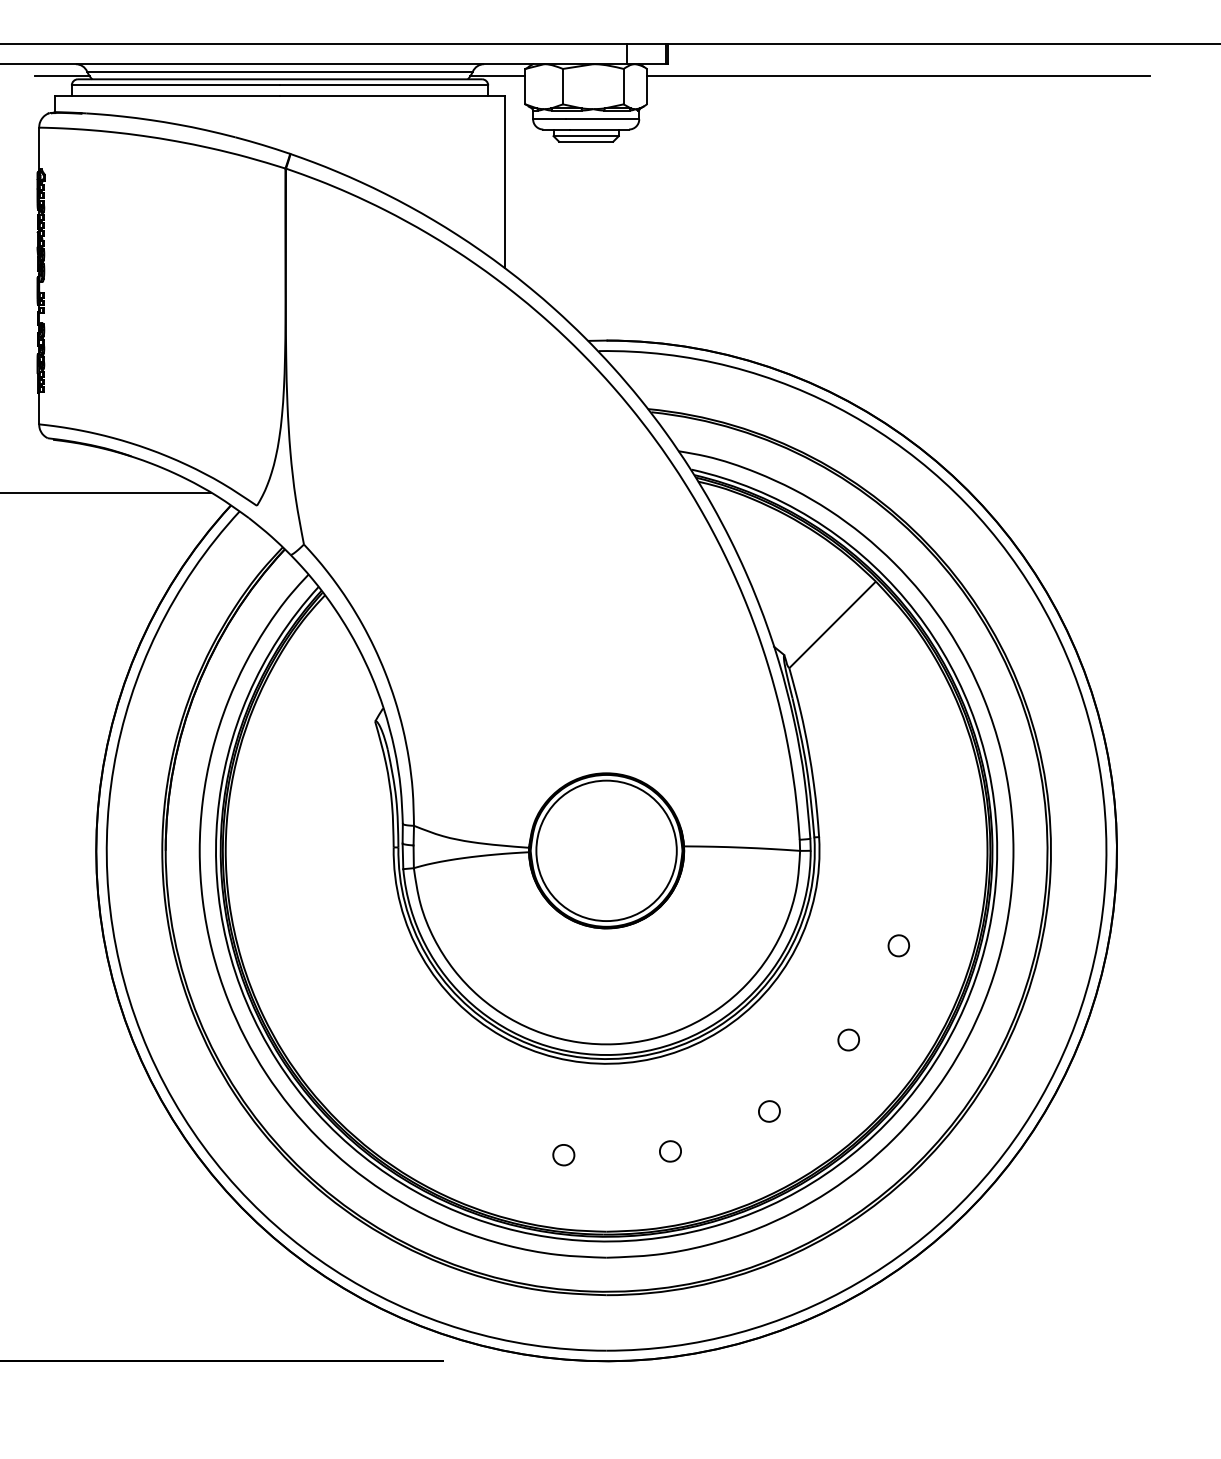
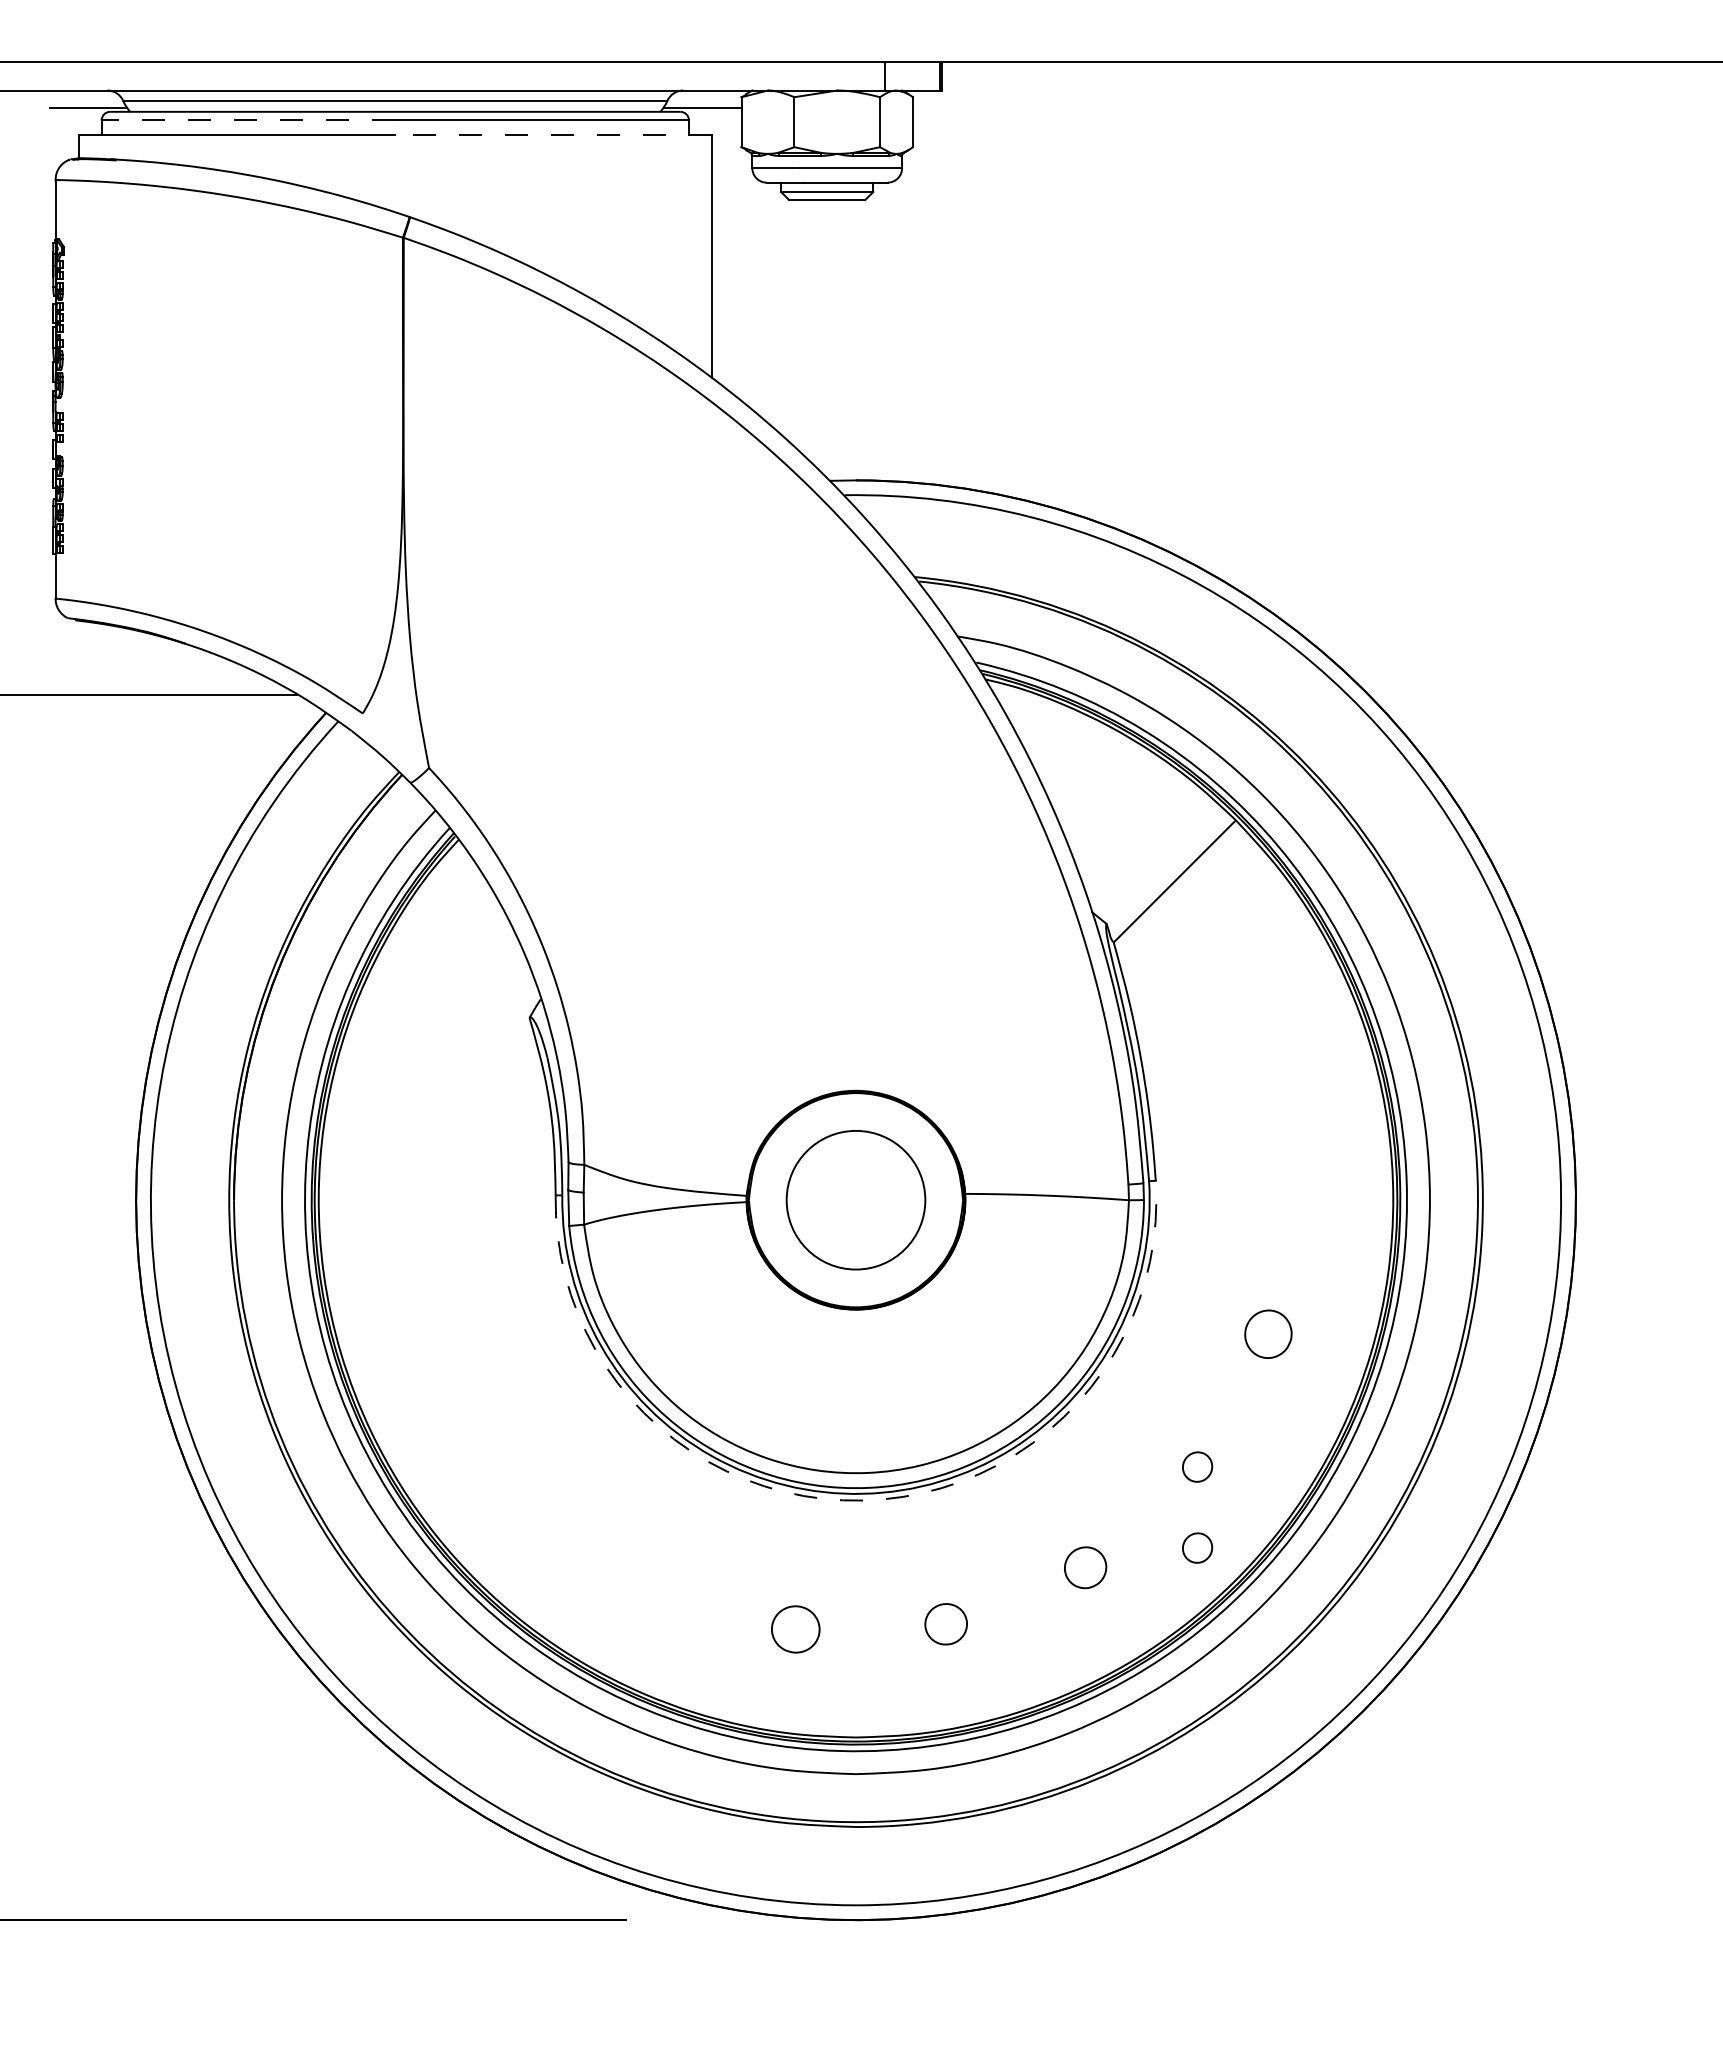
line: (897, 76) -> (1266, 107), removed
line: (175, 85) -> (248, 120), solid -> dashed
line: (392, 95) -> (553, 134), solid -> dashed
circle: (606, 851) -> (855, 1200), size x0.7
part: (898, 945) -> (1267, 1333), size x1.6
arc: (611, 1063) -> (863, 1500), solid -> dashed
part: (848, 1097) -> (1197, 1547), added
part: (769, 1111) -> (1085, 1567), size x1.4
part: (670, 1150) -> (945, 1623), size x1.4
part: (563, 1155) -> (795, 1629), size x1.6

